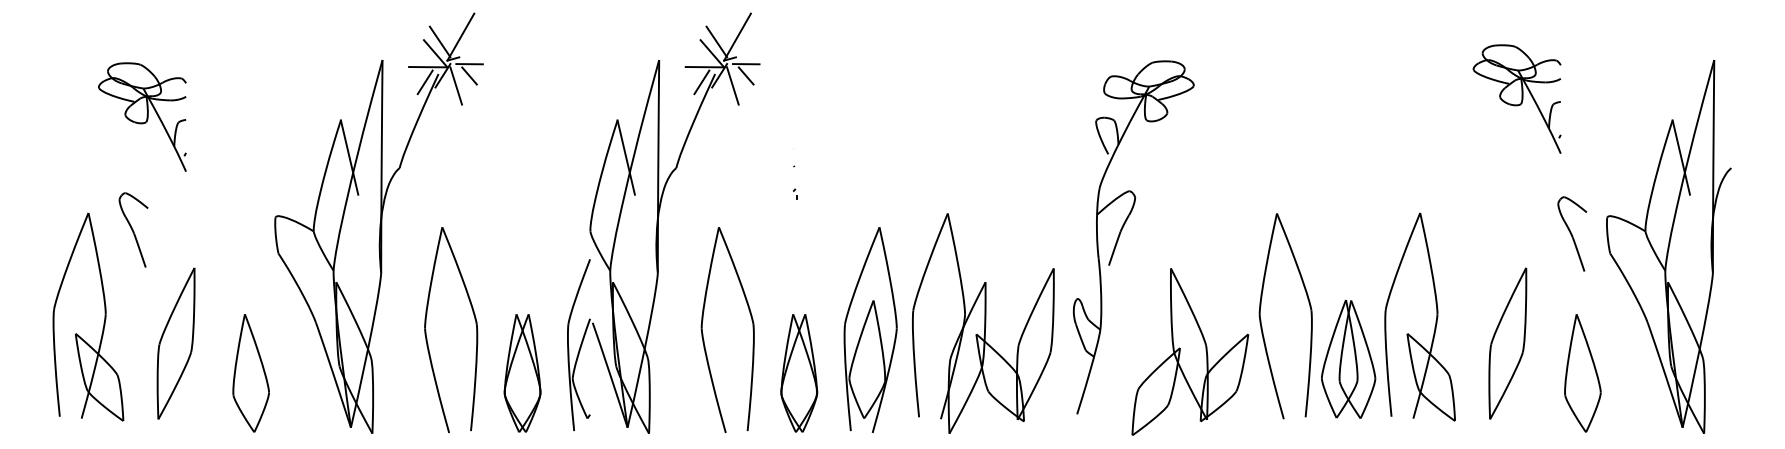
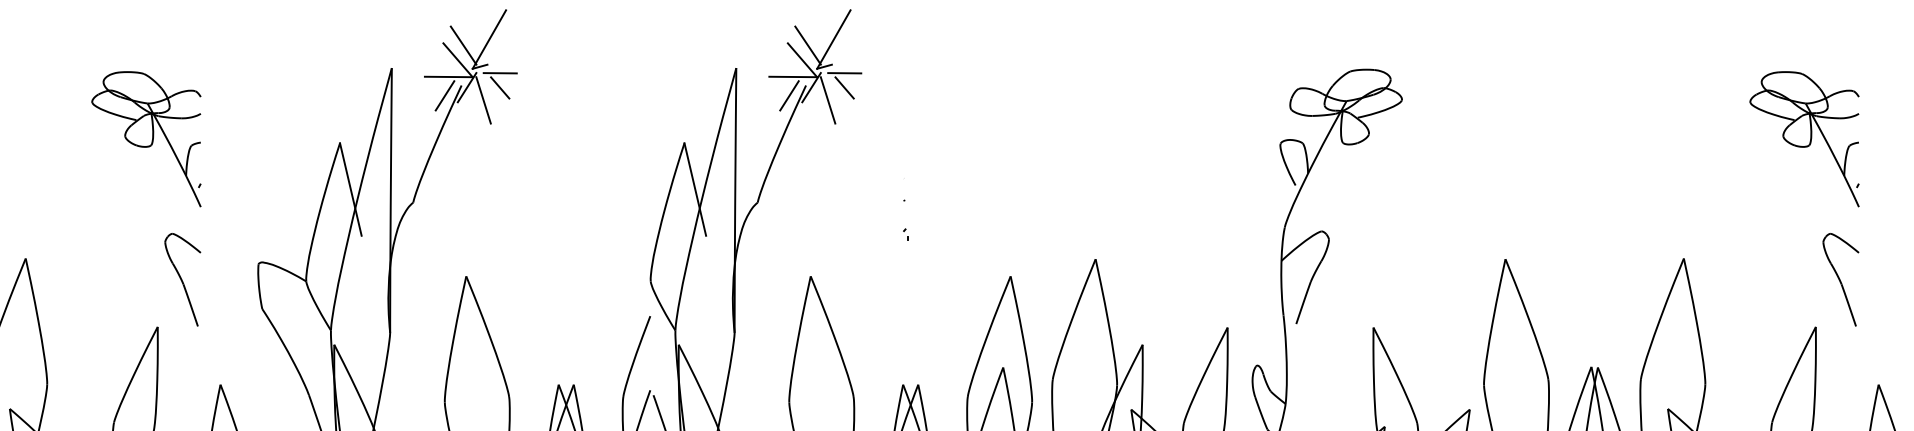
part: (1516, 98) -> (1803, 138), moved
part: (142, 116) -> (146, 138), moved
part: (133, 229) -> (182, 279), moved
part: (1572, 233) -> (1841, 279), moved

